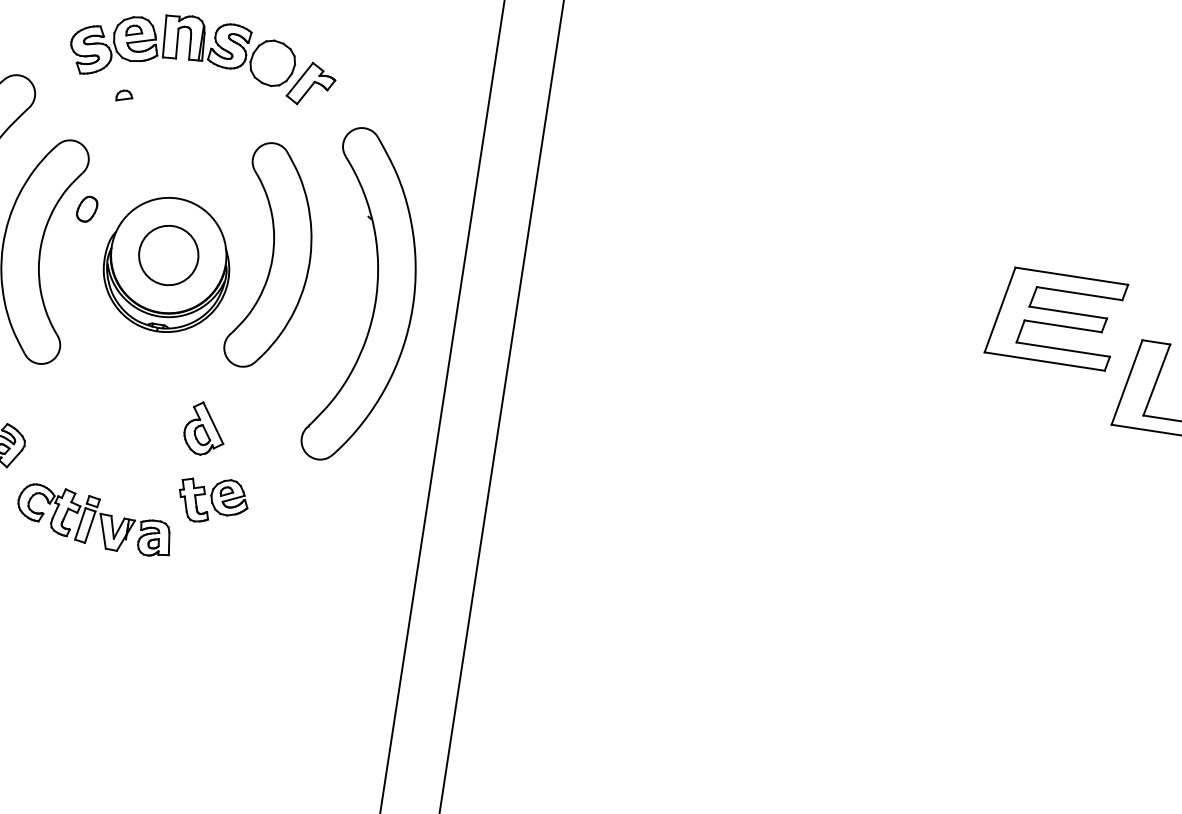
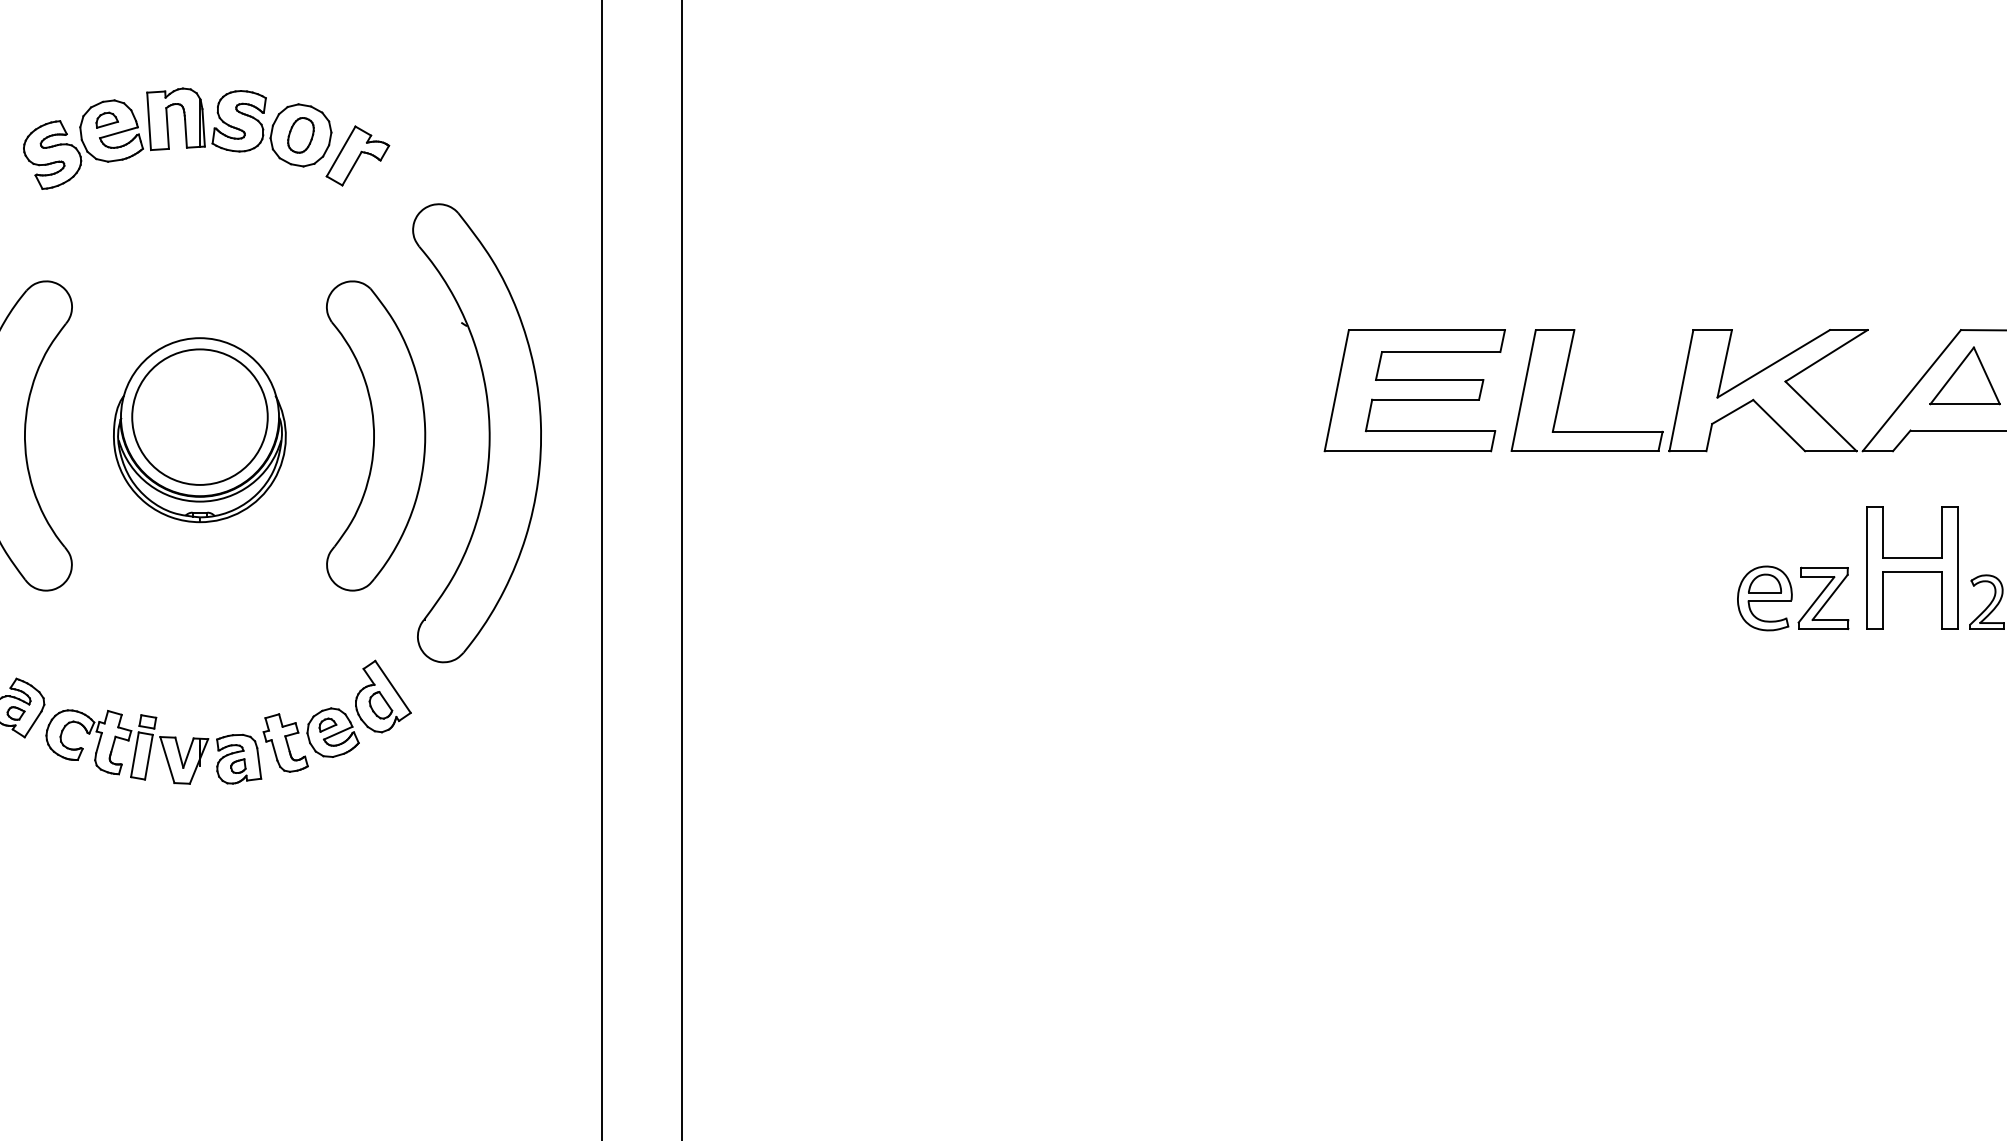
part: (124, 95) -> (106, 209), removed
part: (86, 209) -> (300, 135), moved
circle: (168, 255) -> (199, 416), size x1.67
part: (274, 257) -> (376, 435), moved
part: (1056, 318) -> (1414, 390), moved
part: (205, 429) -> (383, 696), moved
part: (94, 519) -> (153, 746), moved

